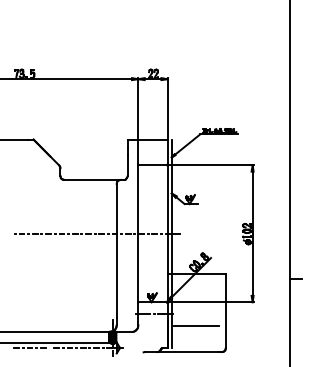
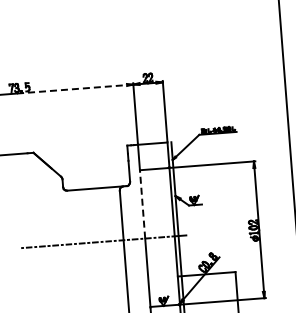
line: (80, 79) -> (75, 89), solid -> dashed
line: (138, 199) -> (142, 204), solid -> dashed

